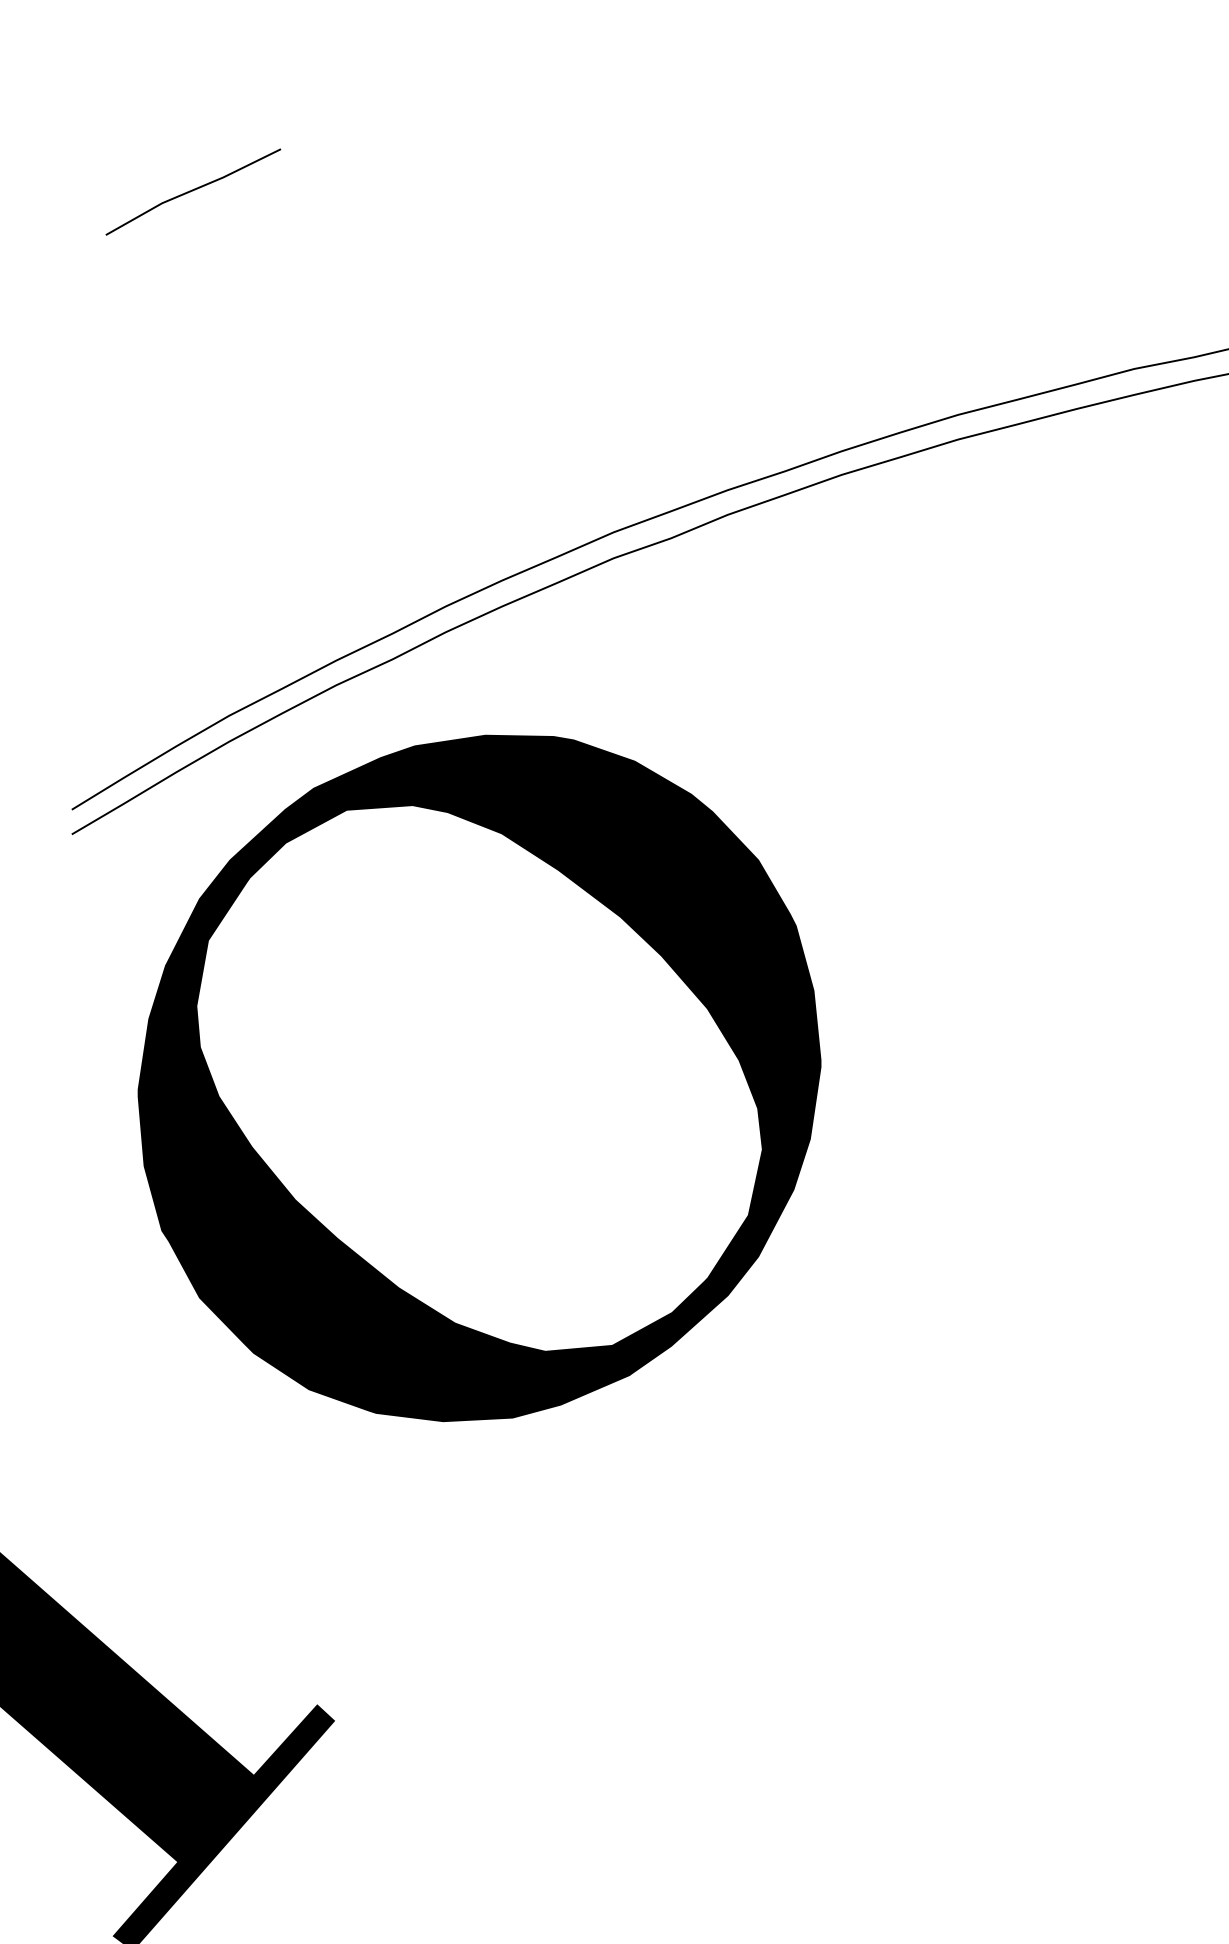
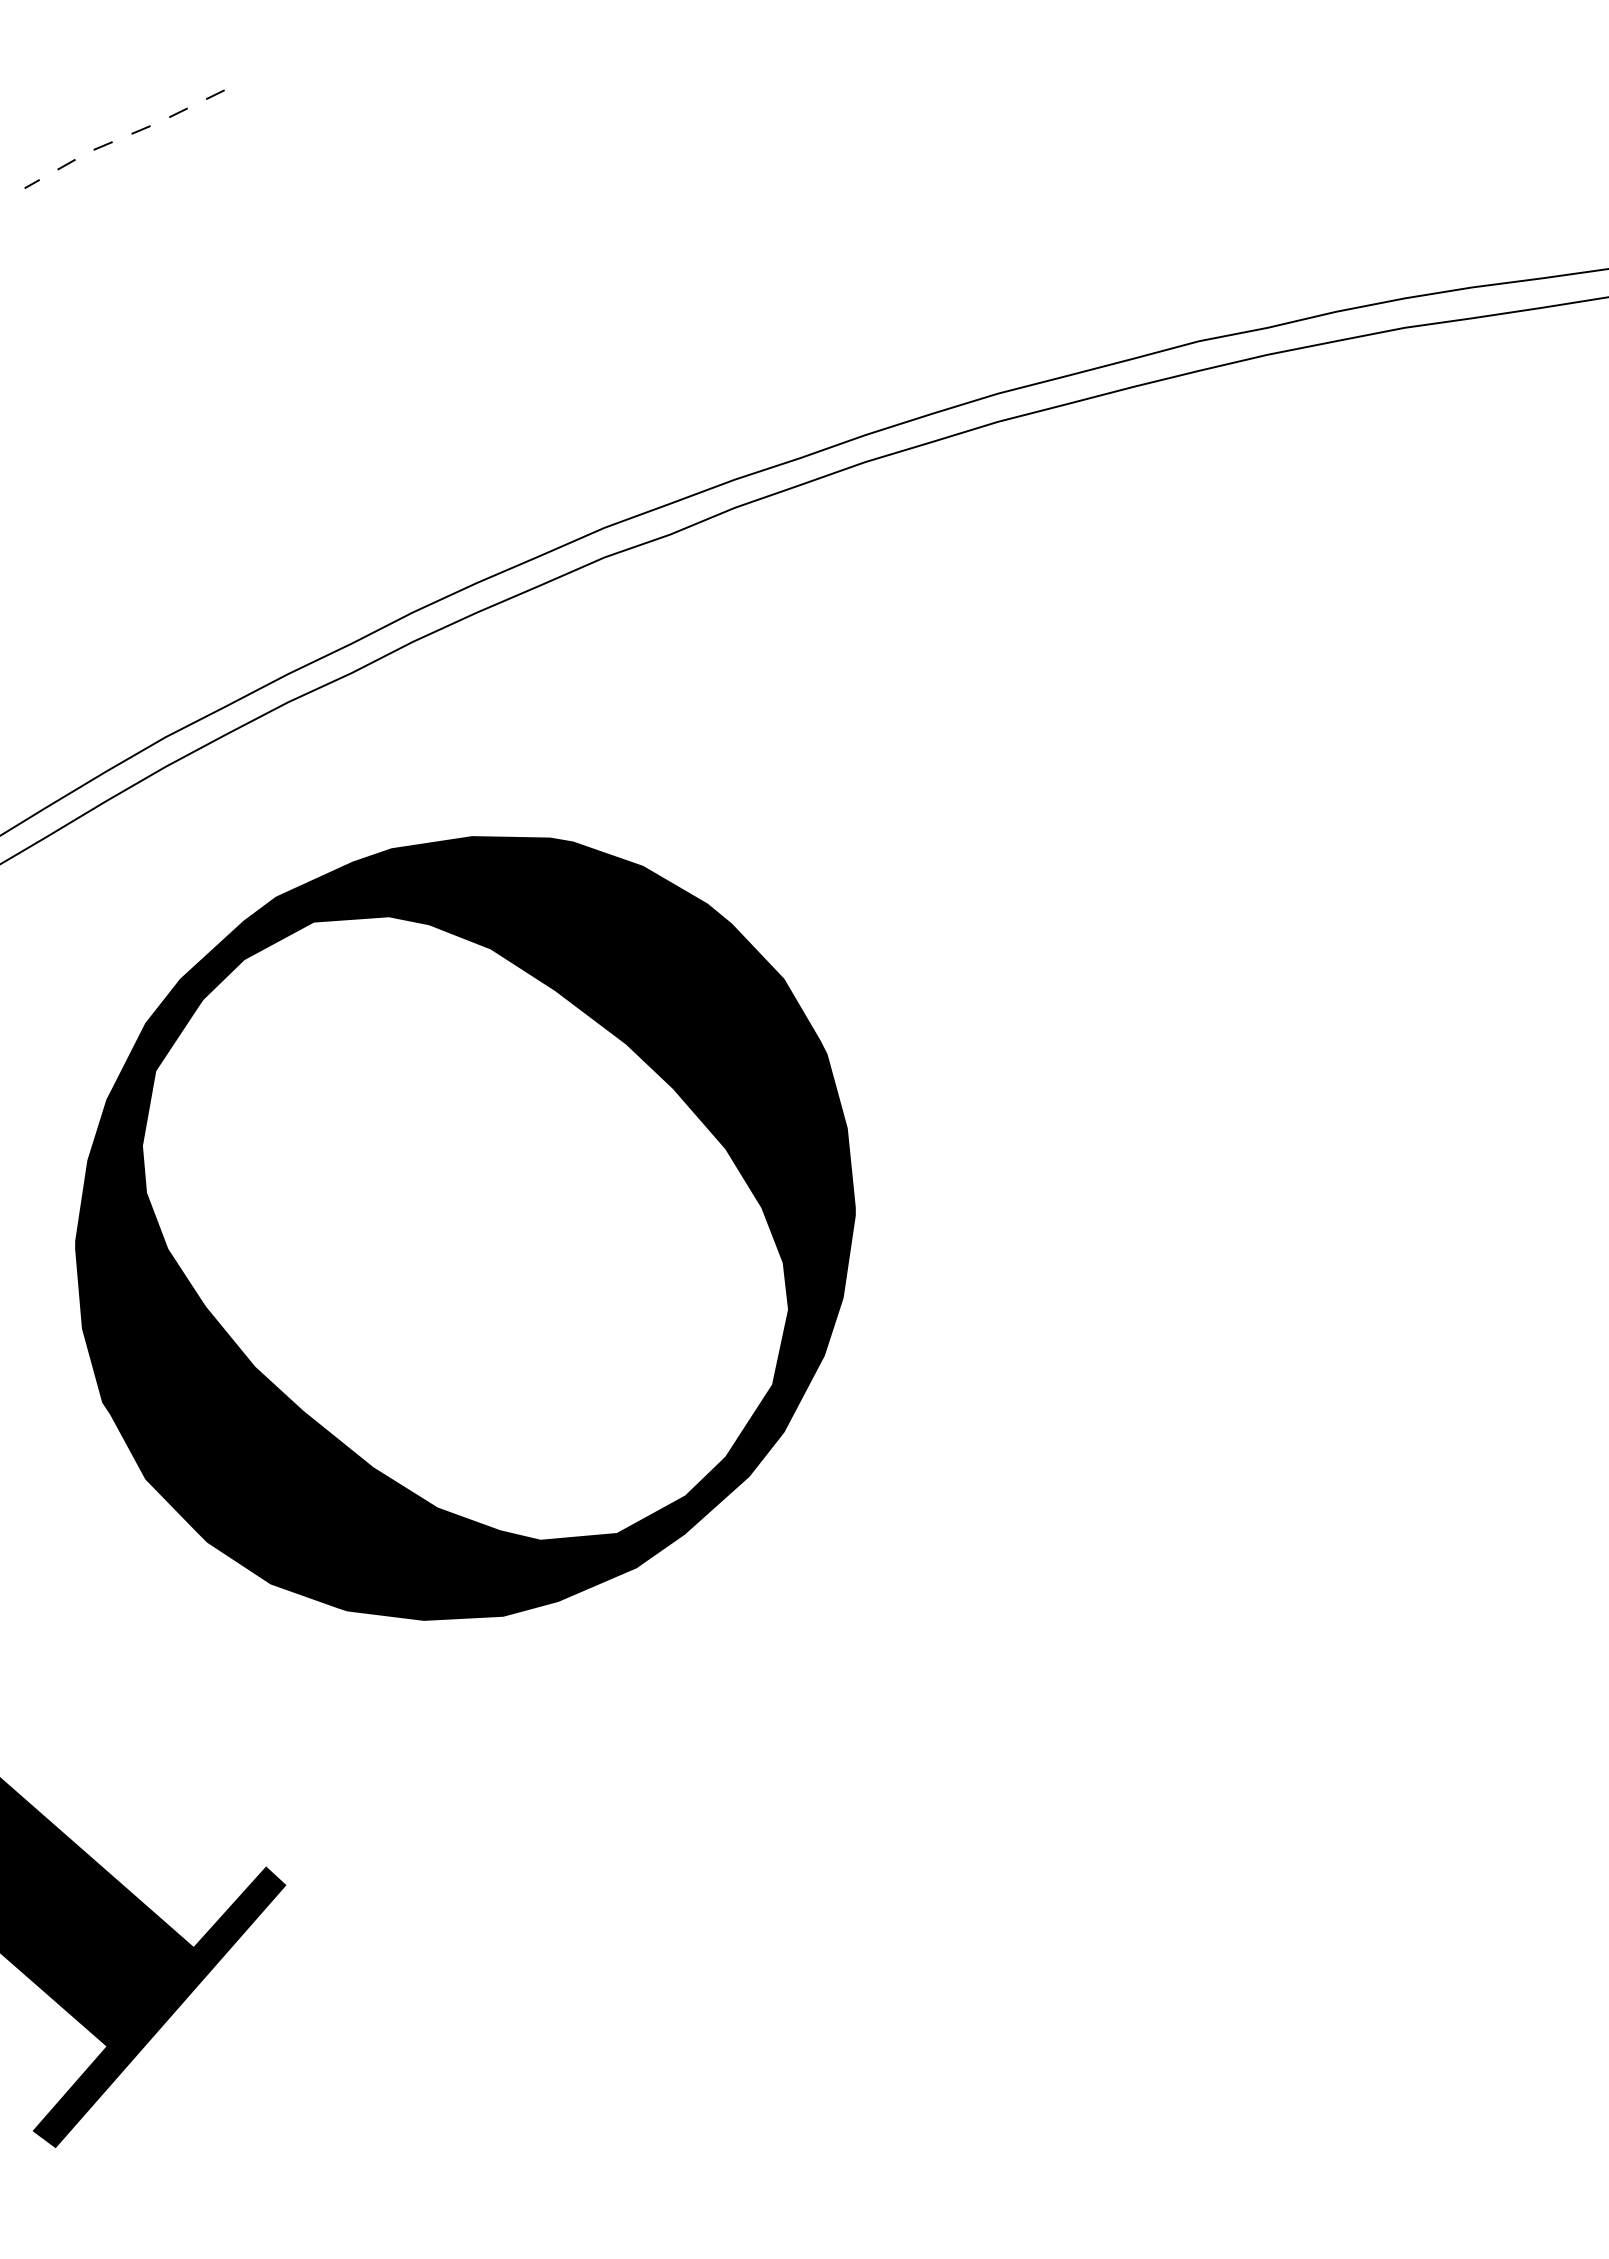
line: (192, 190) -> (123, 137), solid -> dashed
part: (479, 1078) -> (465, 1228), moved

